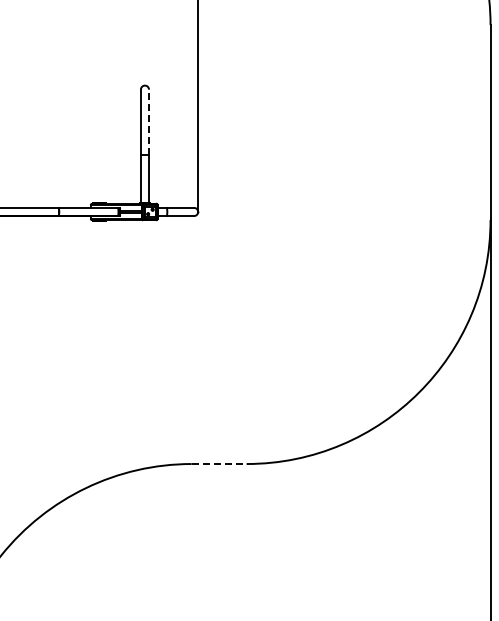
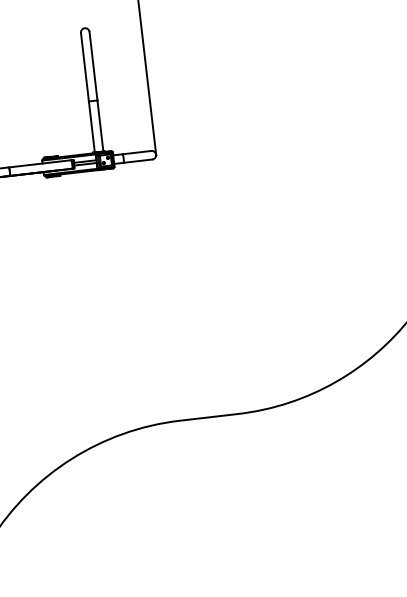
line: (149, 122) -> (94, 66), dashed -> solid
line: (219, 464) -> (209, 417), dashed -> solid

